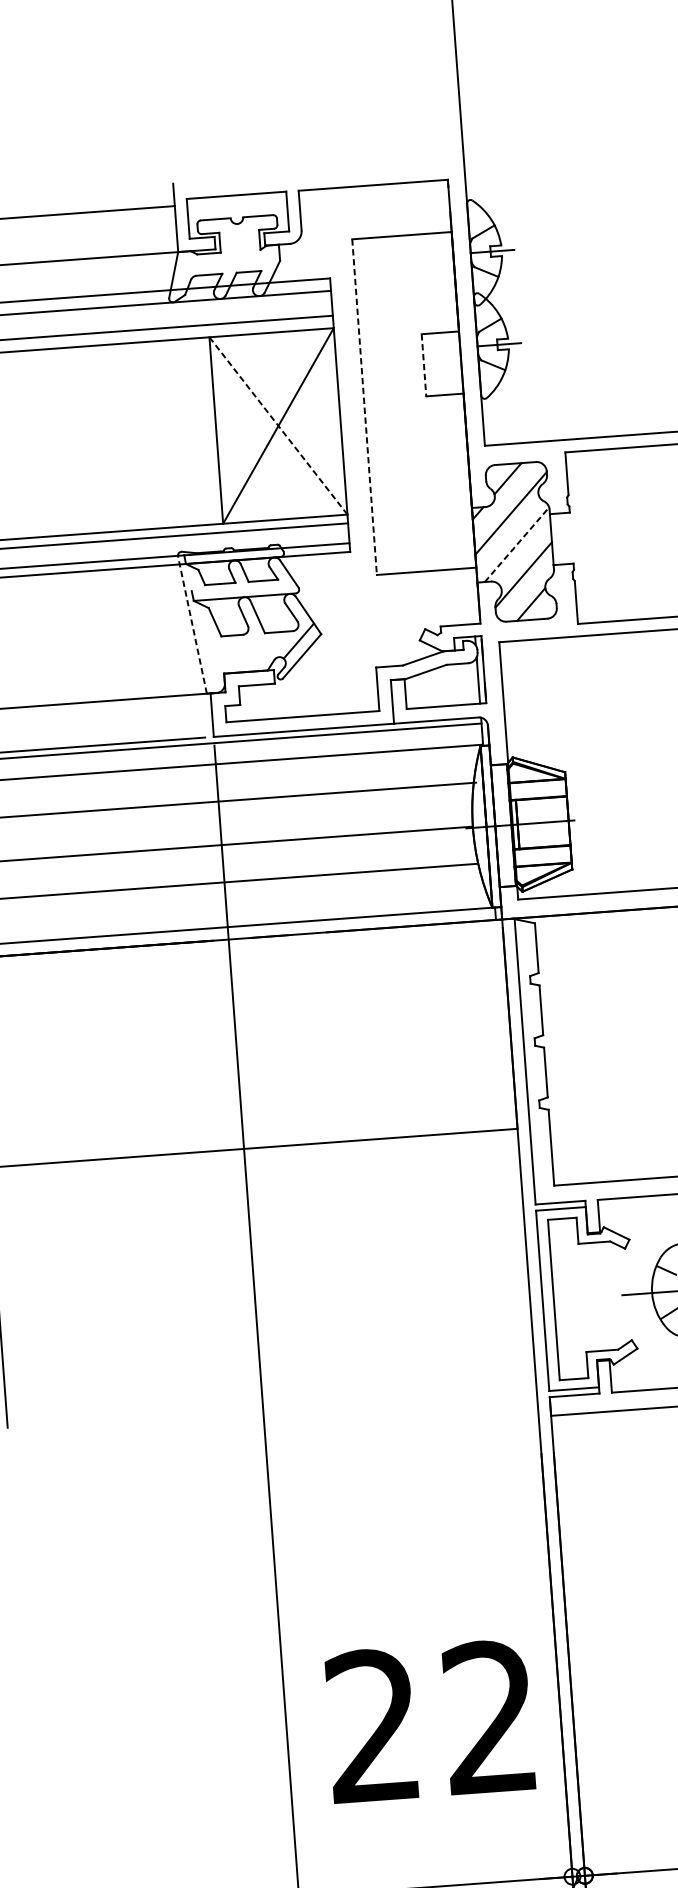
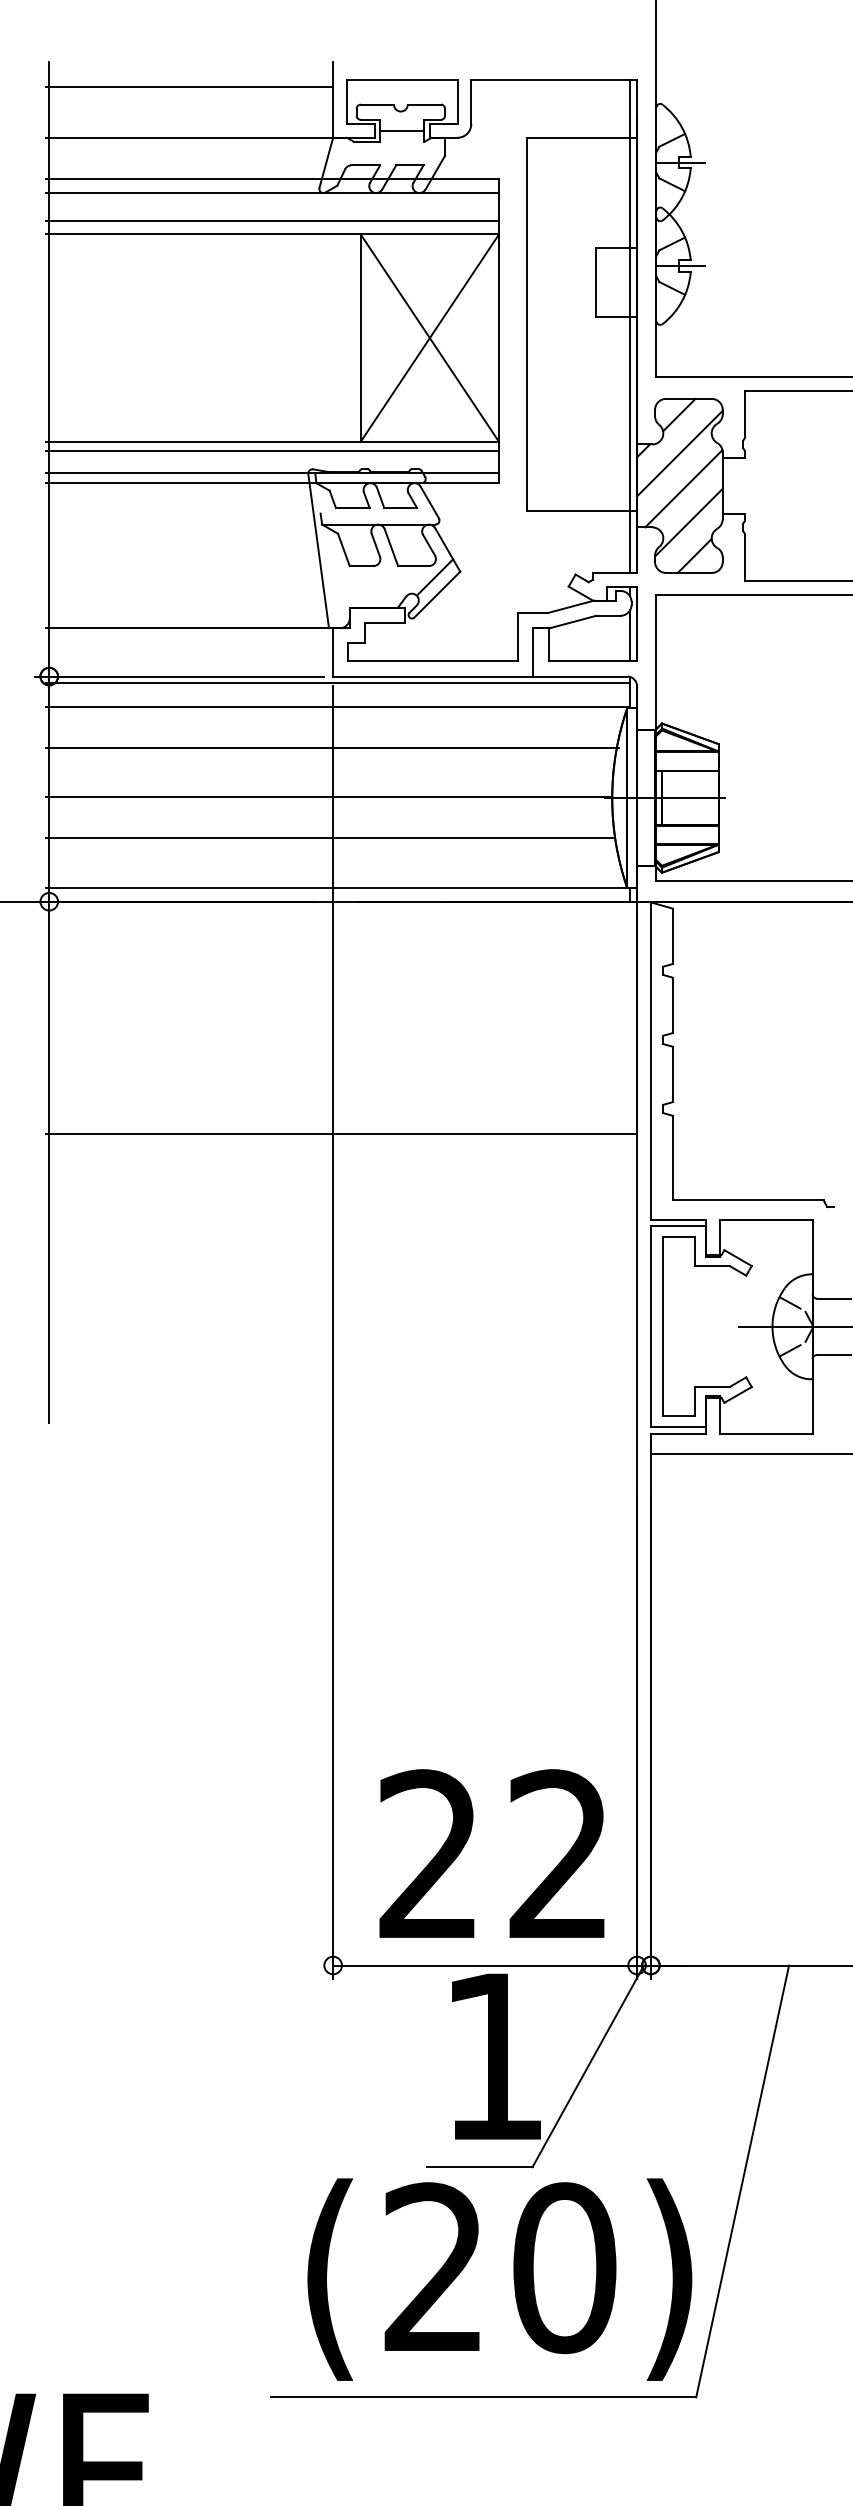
line: (240, 240) -> (402, 130), added
line: (423, 364) -> (595, 282), dashed -> solid
line: (458, 401) -> (630, 325), added
line: (364, 407) -> (526, 324), dashed -> solid
line: (278, 426) -> (429, 338), dashed -> solid
line: (516, 544) -> (683, 488), dashed -> solid
line: (192, 625) -> (318, 551), dashed -> solid
text: (429, 1720) -> (491, 1853), moved

